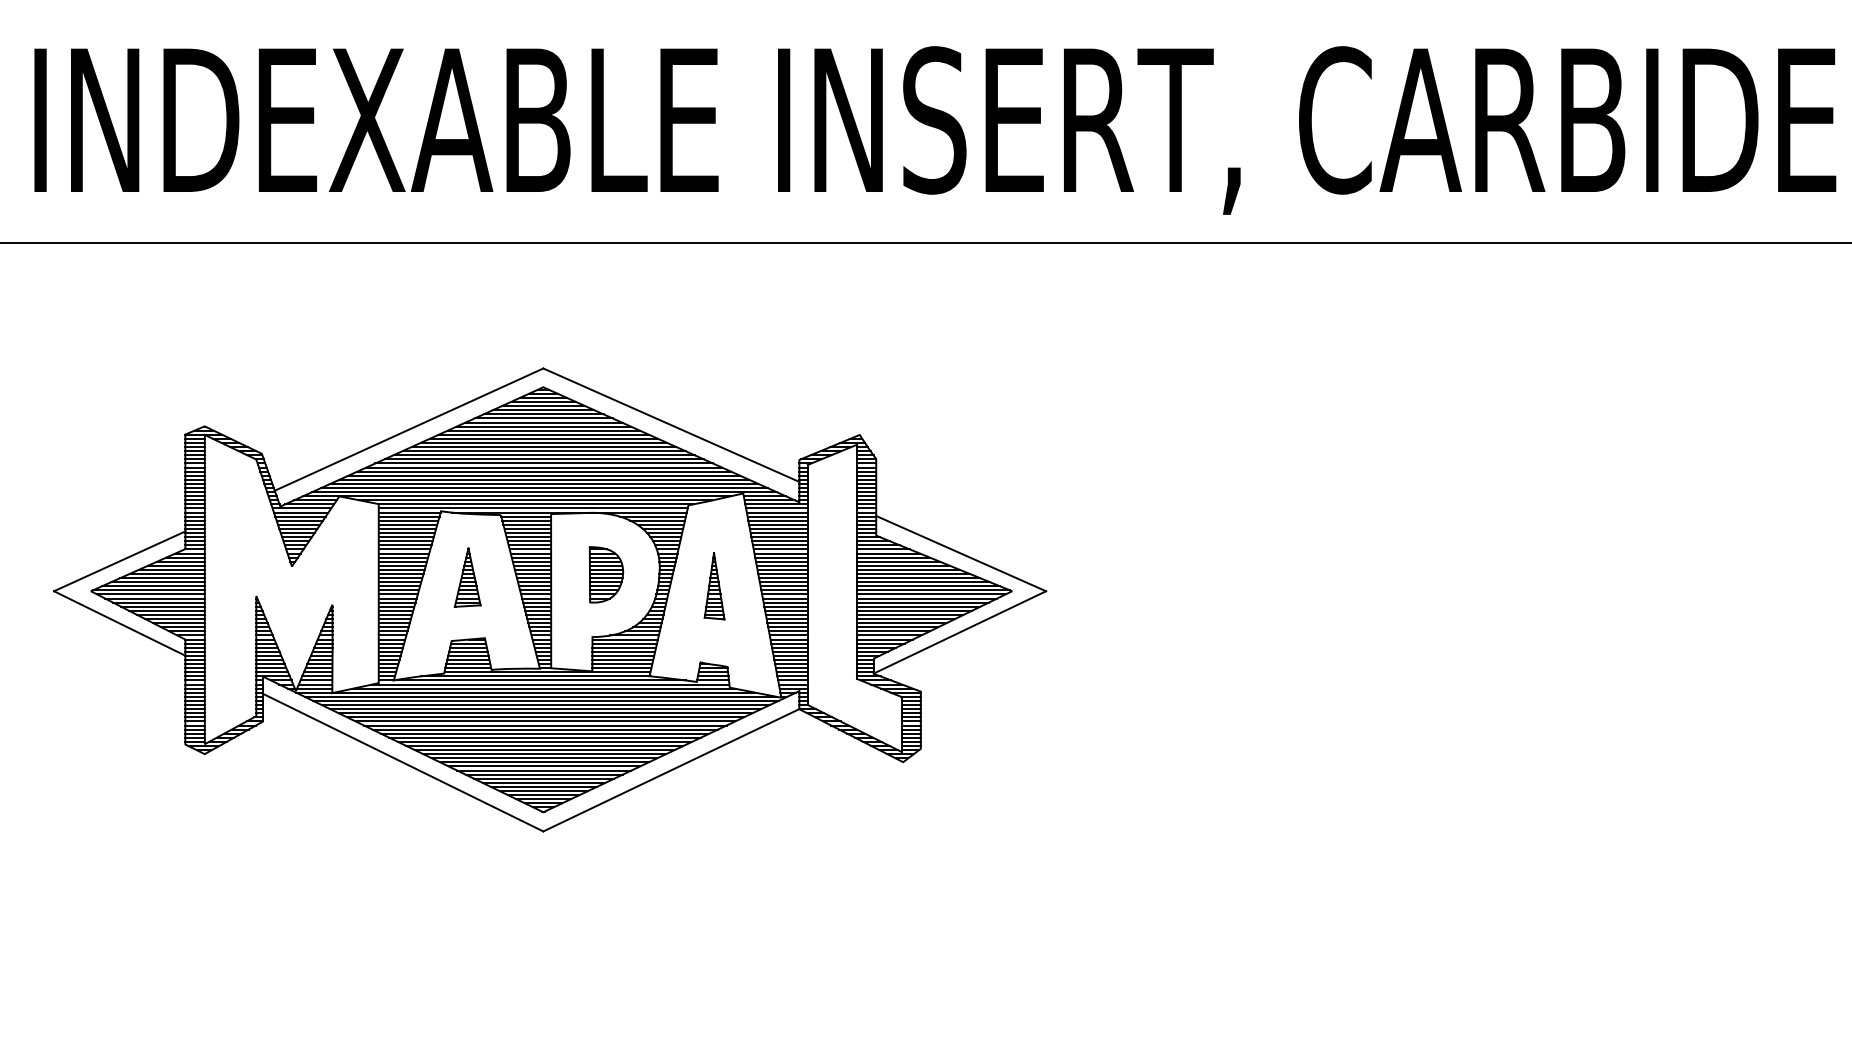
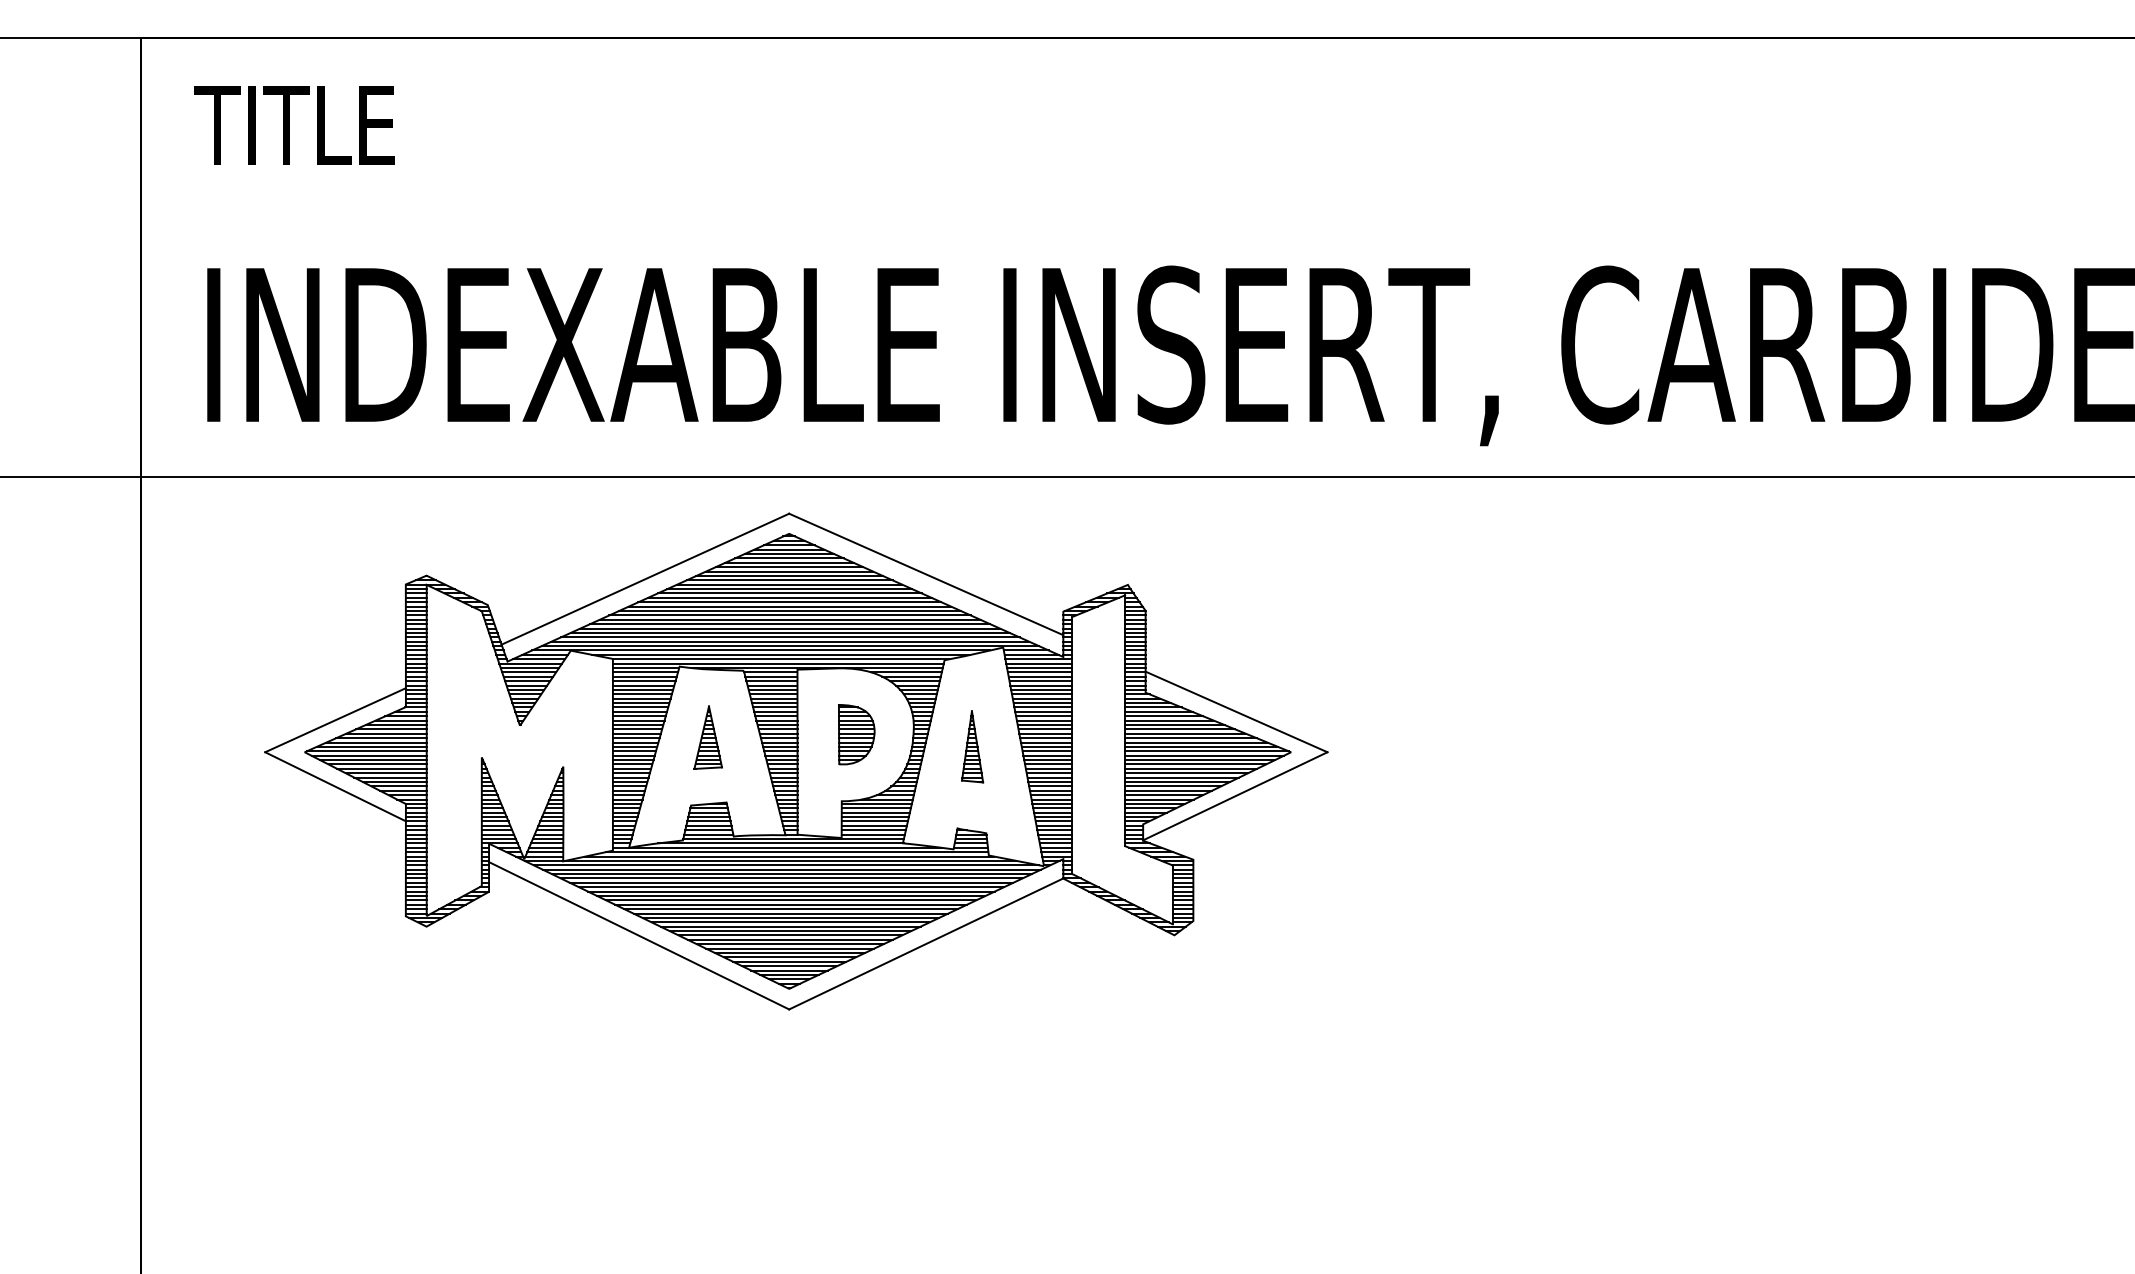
part: (550, 599) -> (796, 761), moved

